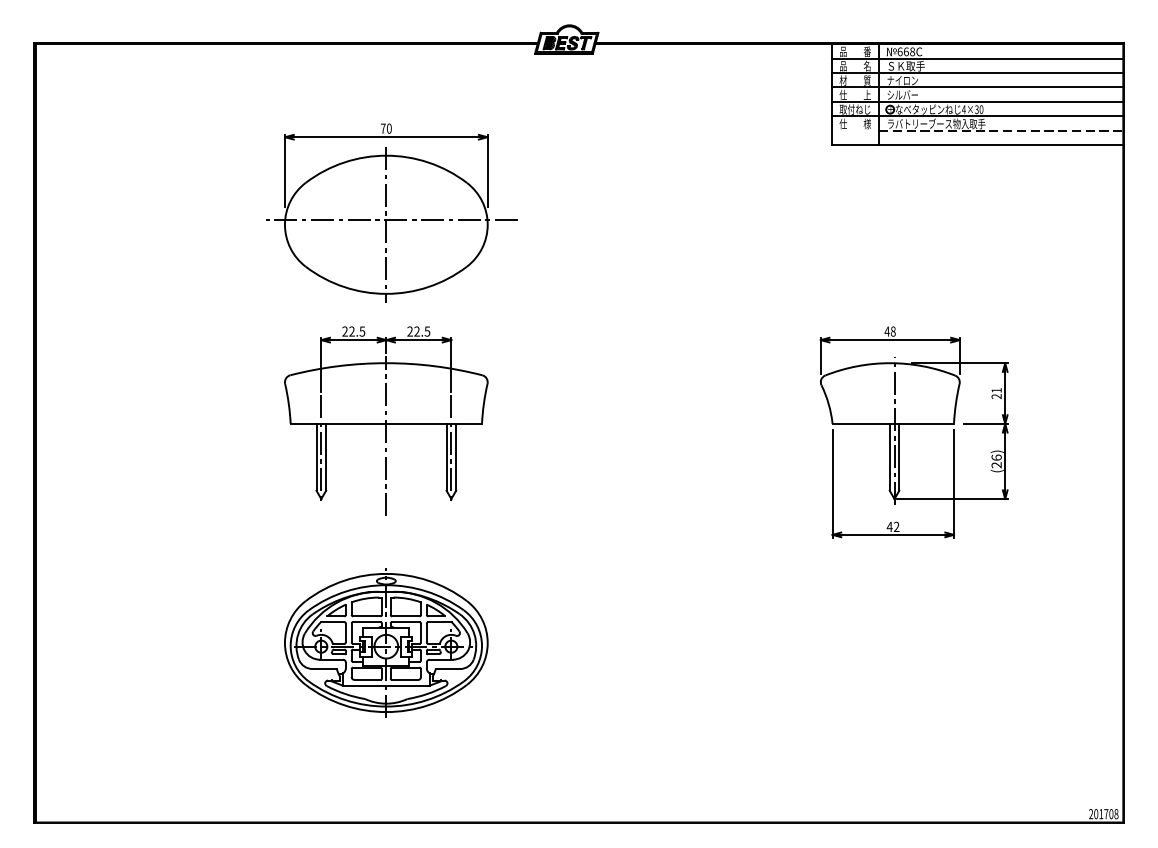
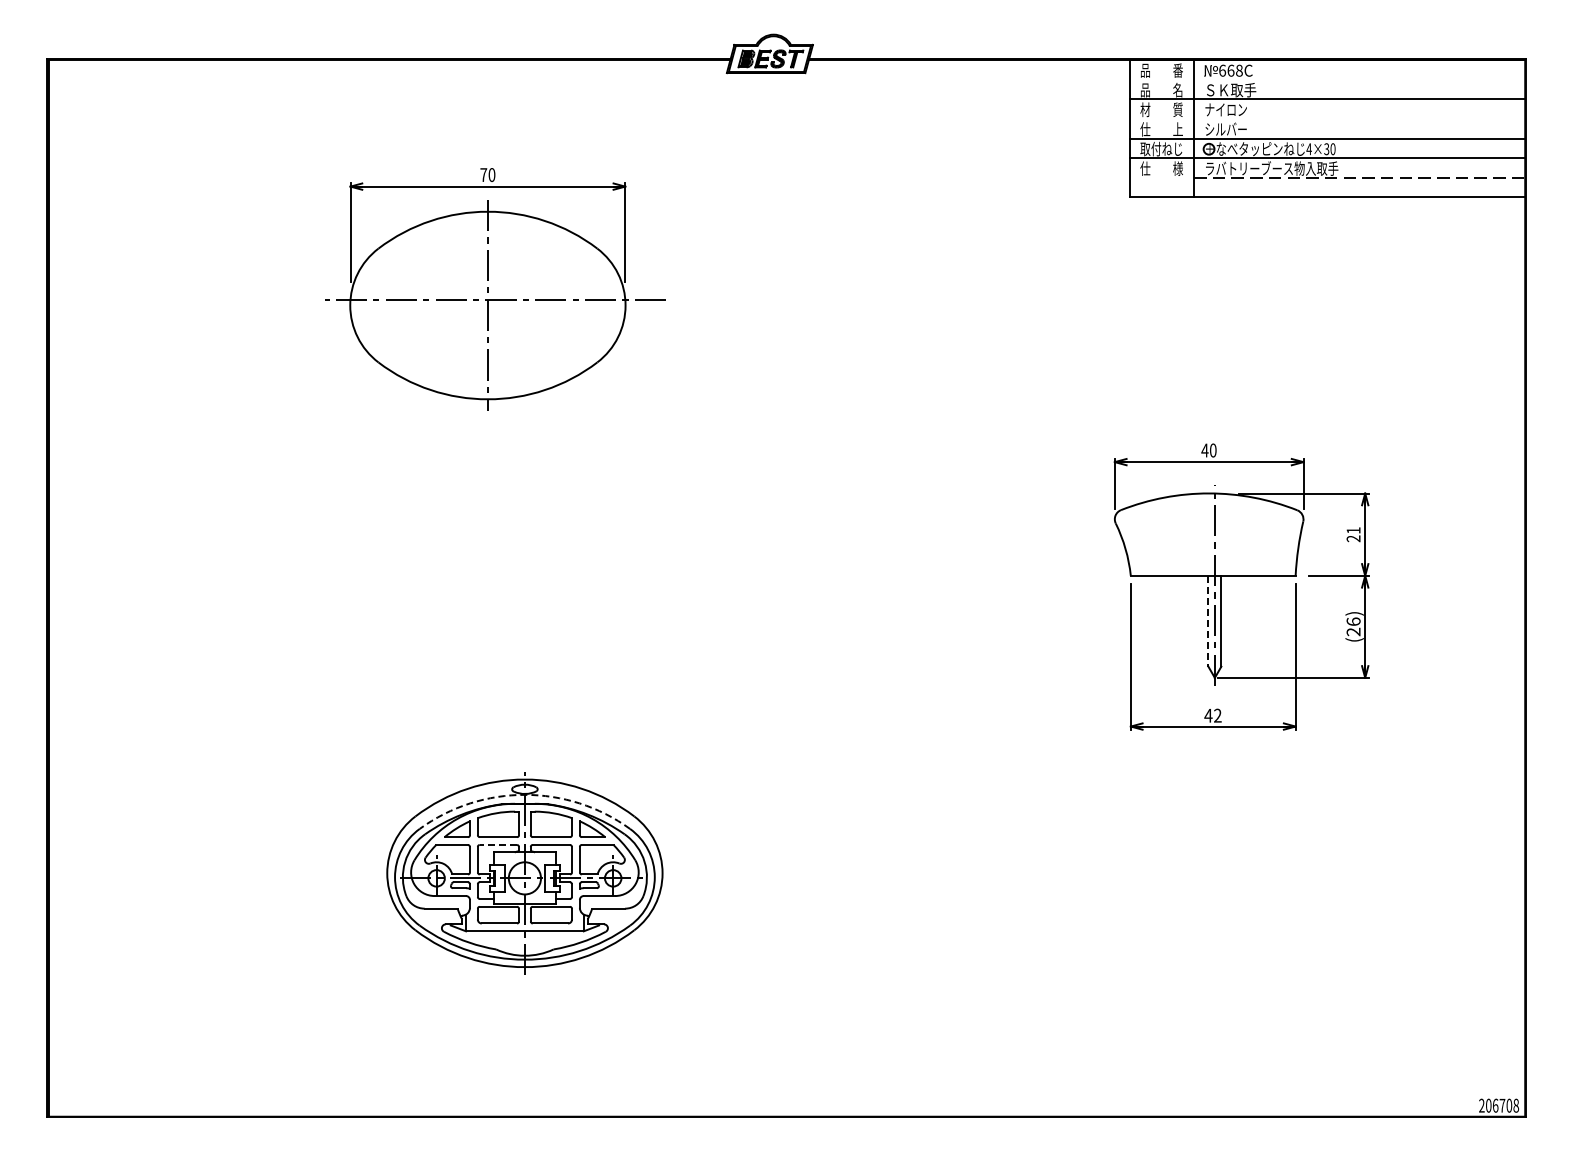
line: (976, 58) -> (1326, 79), removed
line: (976, 87) -> (1326, 119), removed
part: (391, 212) -> (495, 289), moved
text: (893, 331) -> (1213, 450), 48 -> 40
part: (386, 420) -> (524, 571), removed
line: (889, 457) -> (1208, 621), solid -> dashed
arc: (386, 584) -> (524, 794), solid -> dashed
line: (366, 622) -> (498, 845), solid -> dashed
text: (1101, 813) -> (1495, 1105), 201708 -> 206708

